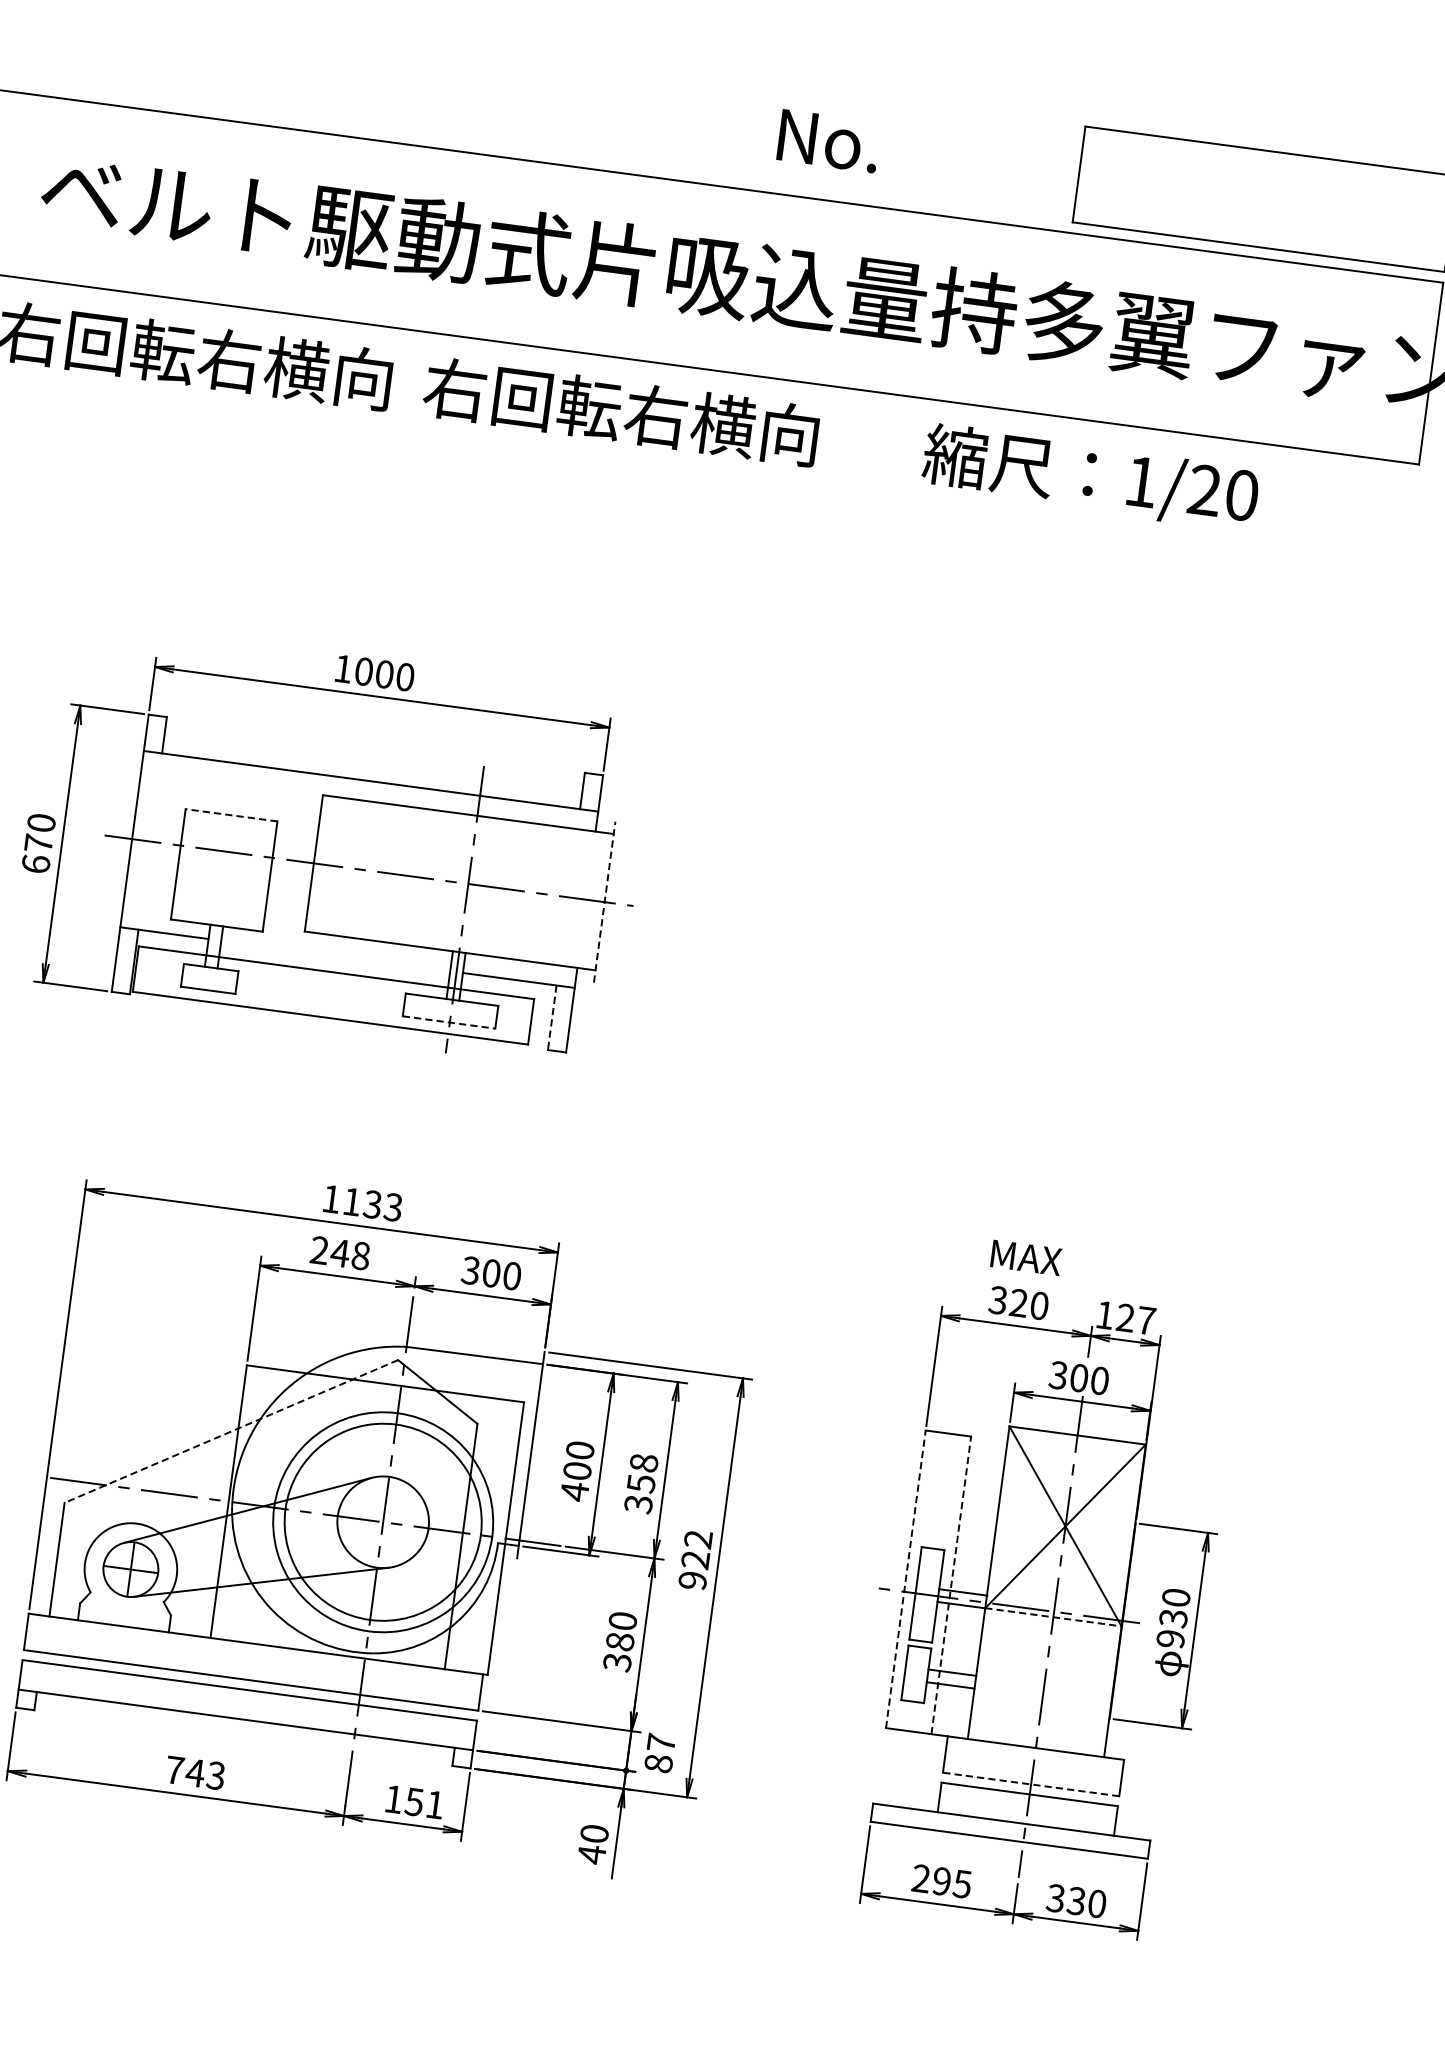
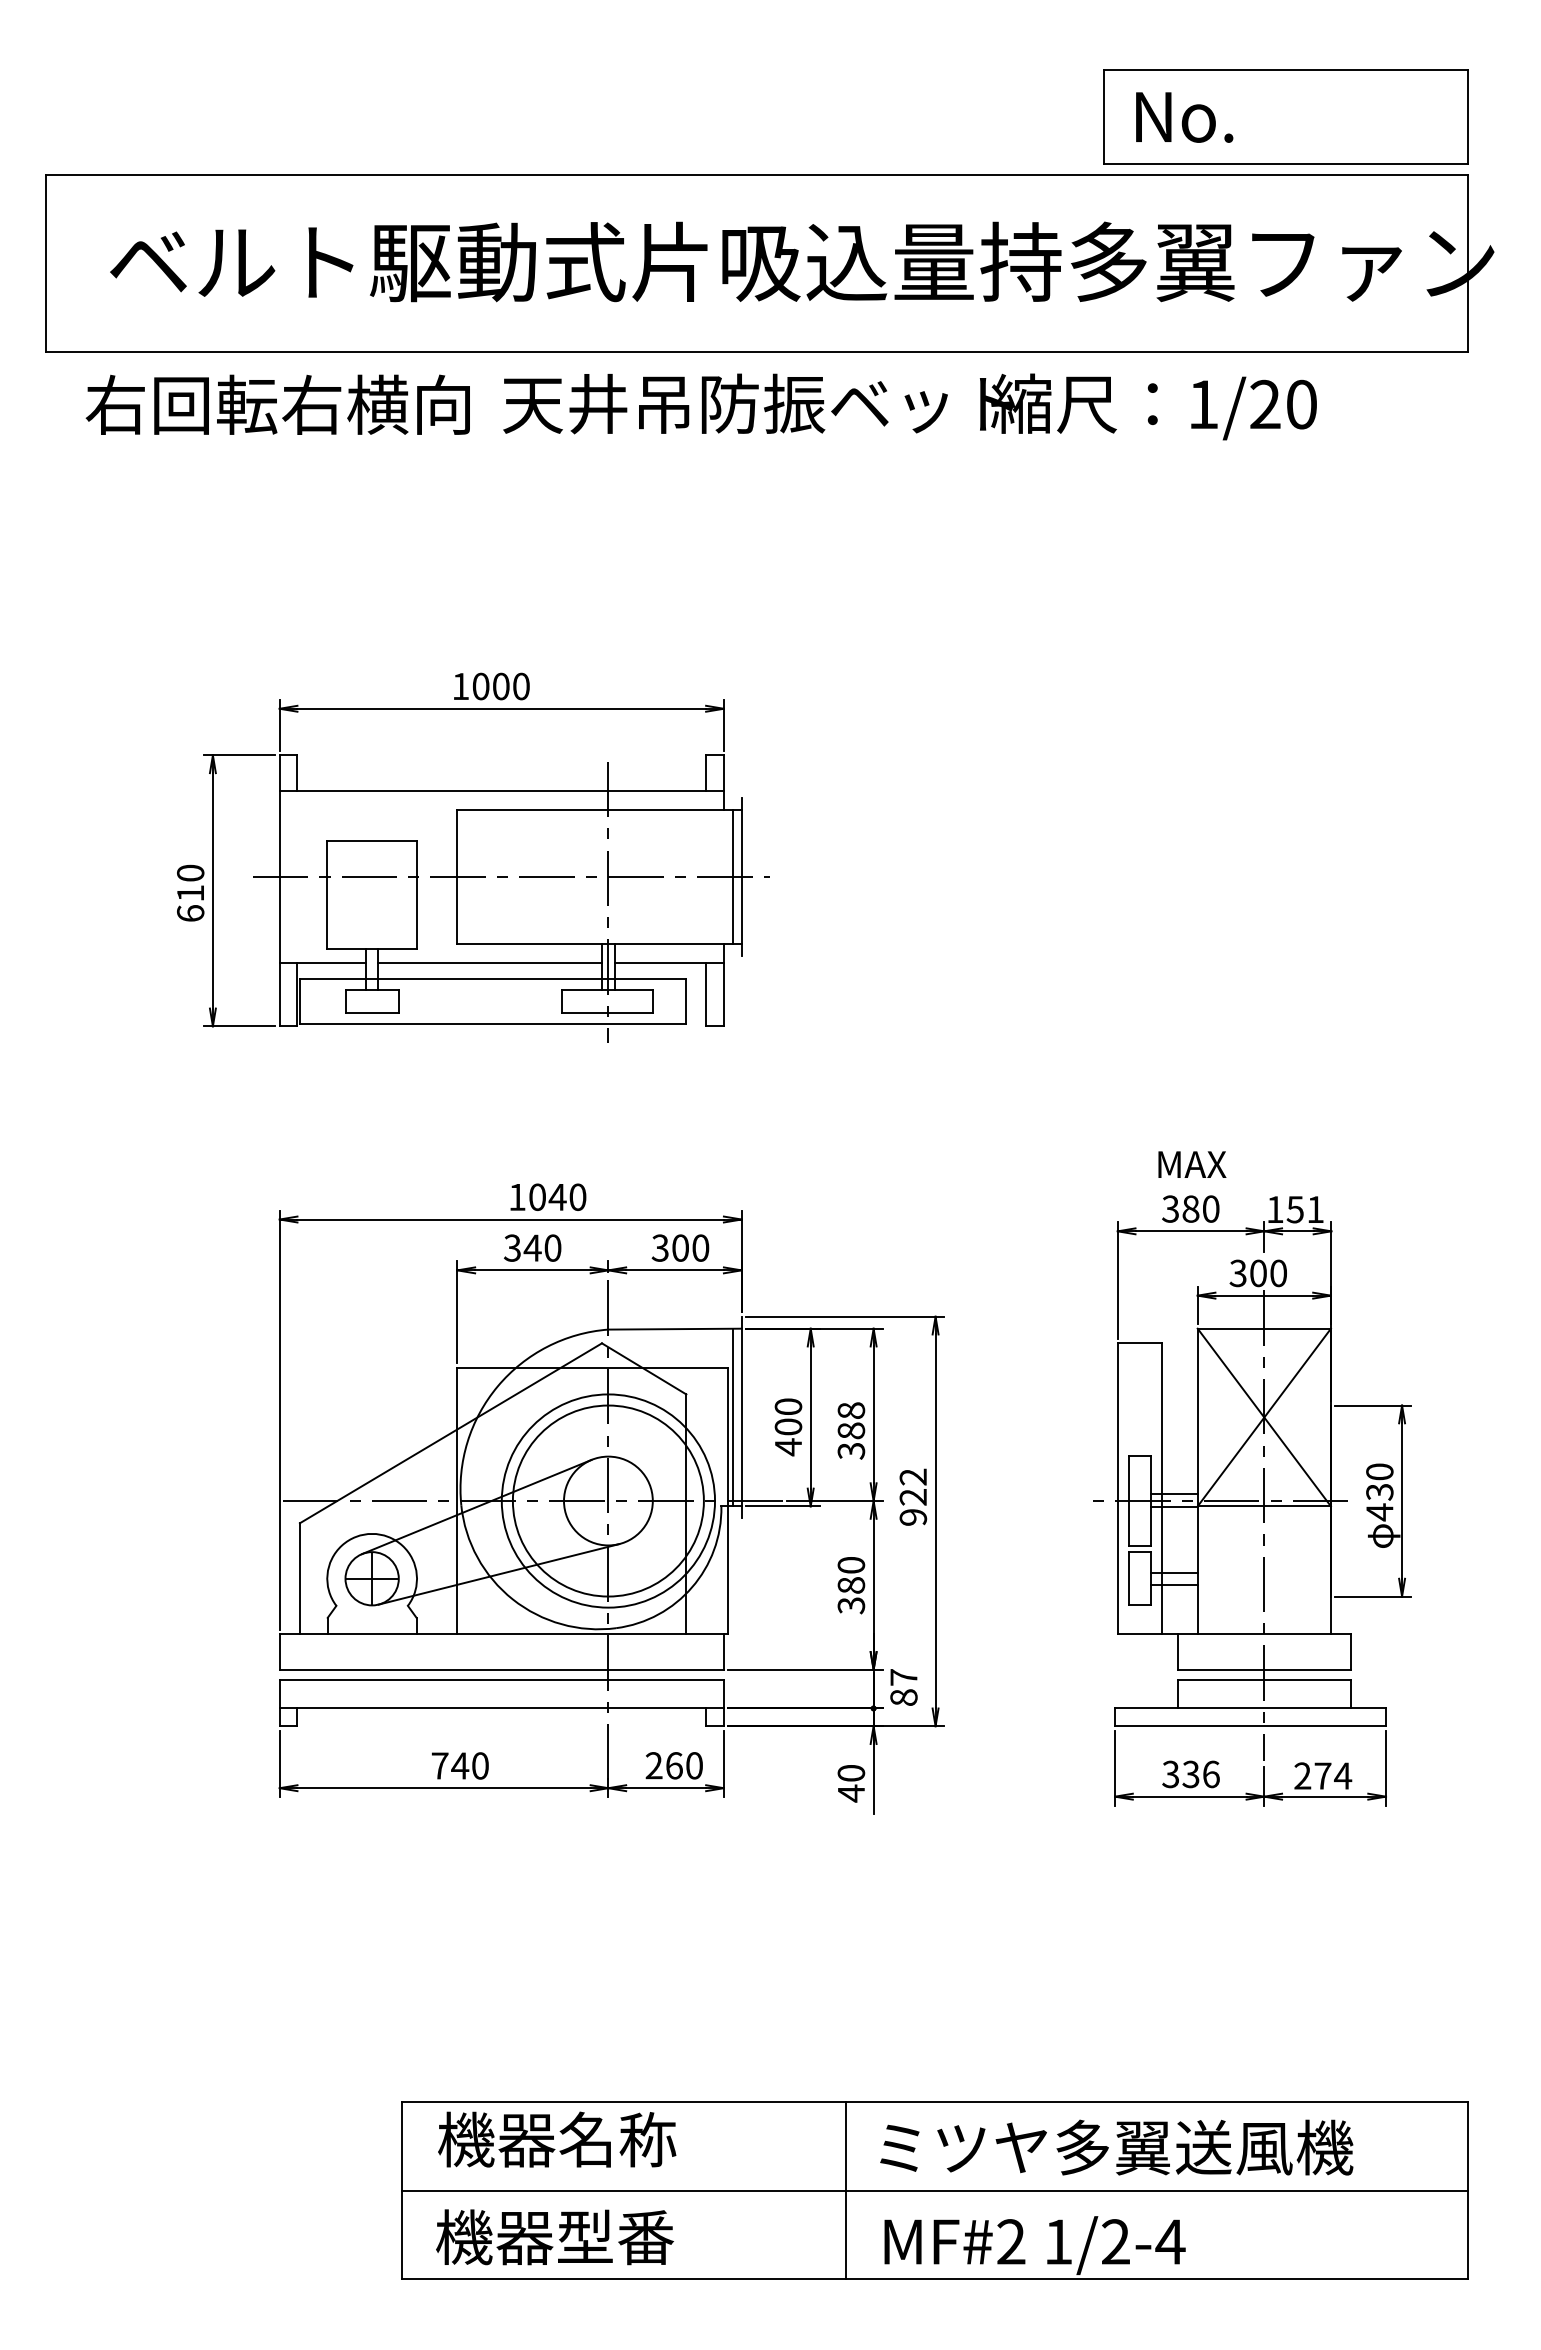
text: (828, 141) -> (1184, 117), moved
text: (685, 419) -> (757, 403), 右回転右横向 -> 天井吊防振ベット
line: (231, 815) -> (372, 841), dashed -> solid
text: (38, 843) -> (190, 893), 670 -> 610
line: (595, 900) -> (732, 876), added
line: (604, 902) -> (741, 877), dashed -> solid
line: (335, 956) -> (490, 963), added
line: (552, 1017) -> (706, 994), dashed -> solid
line: (449, 1022) -> (608, 1012), dashed -> solid
text: (372, 1204) -> (557, 1197), 1133 -> 1040
text: (340, 1252) -> (532, 1247), 248 -> 340
text: (1018, 1302) -> (1190, 1208), 320 -> 380
text: (1136, 1319) -> (1305, 1209), 127 -> 151
line: (230, 1431) -> (450, 1433), dashed -> solid
line: (521, 1453) -> (732, 1417), added
text: (641, 1483) -> (851, 1430), 358 -> 388
line: (905, 1578) -> (1117, 1488), dashed -> solid
line: (951, 1585) -> (1162, 1488), dashed -> solid
line: (1053, 1617) -> (1264, 1506), dashed -> solid
text: (1170, 1639) -> (1379, 1512), 930 -> 430
text: (215, 1775) -> (479, 1765), 743 -> 740
line: (1030, 1784) -> (1263, 1669), dashed -> solid
text: (413, 1801) -> (673, 1765), 151 -> 260
text: (941, 1881) -> (1190, 1774), 295 -> 336
text: (1077, 1900) -> (1323, 1775), 330 -> 274

